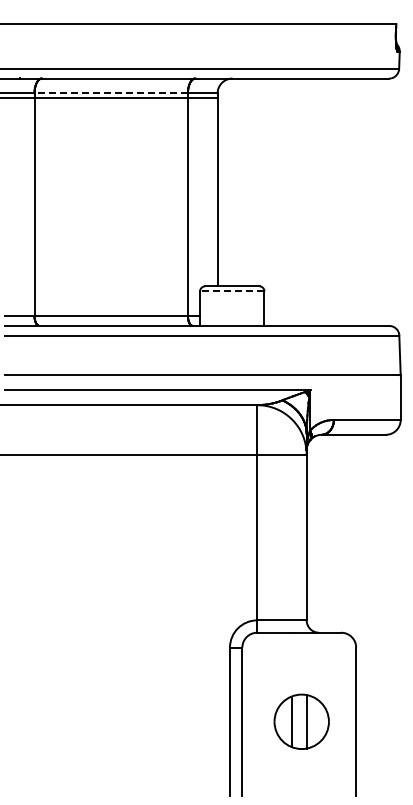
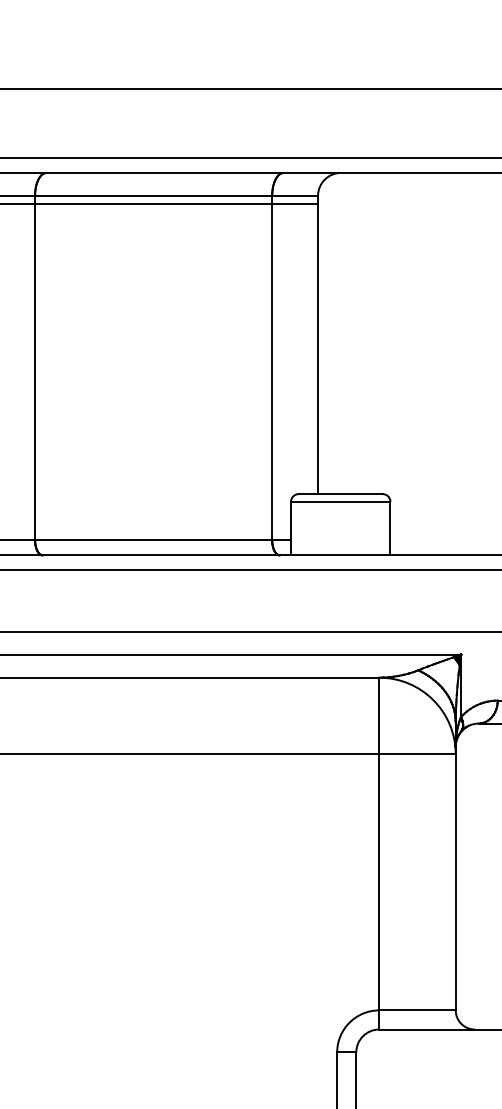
line: (111, 93) -> (154, 195), dashed -> solid
line: (231, 291) -> (339, 502), dashed -> solid

